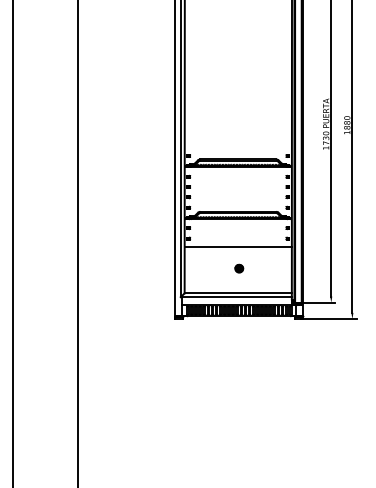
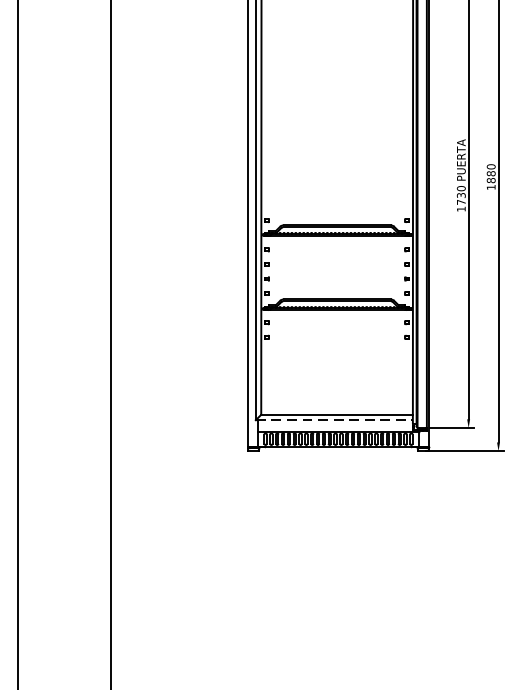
line: (237, 246) -> (336, 348), removed
part: (239, 268) -> (338, 379), removed
line: (236, 297) -> (334, 420), solid -> dashed

